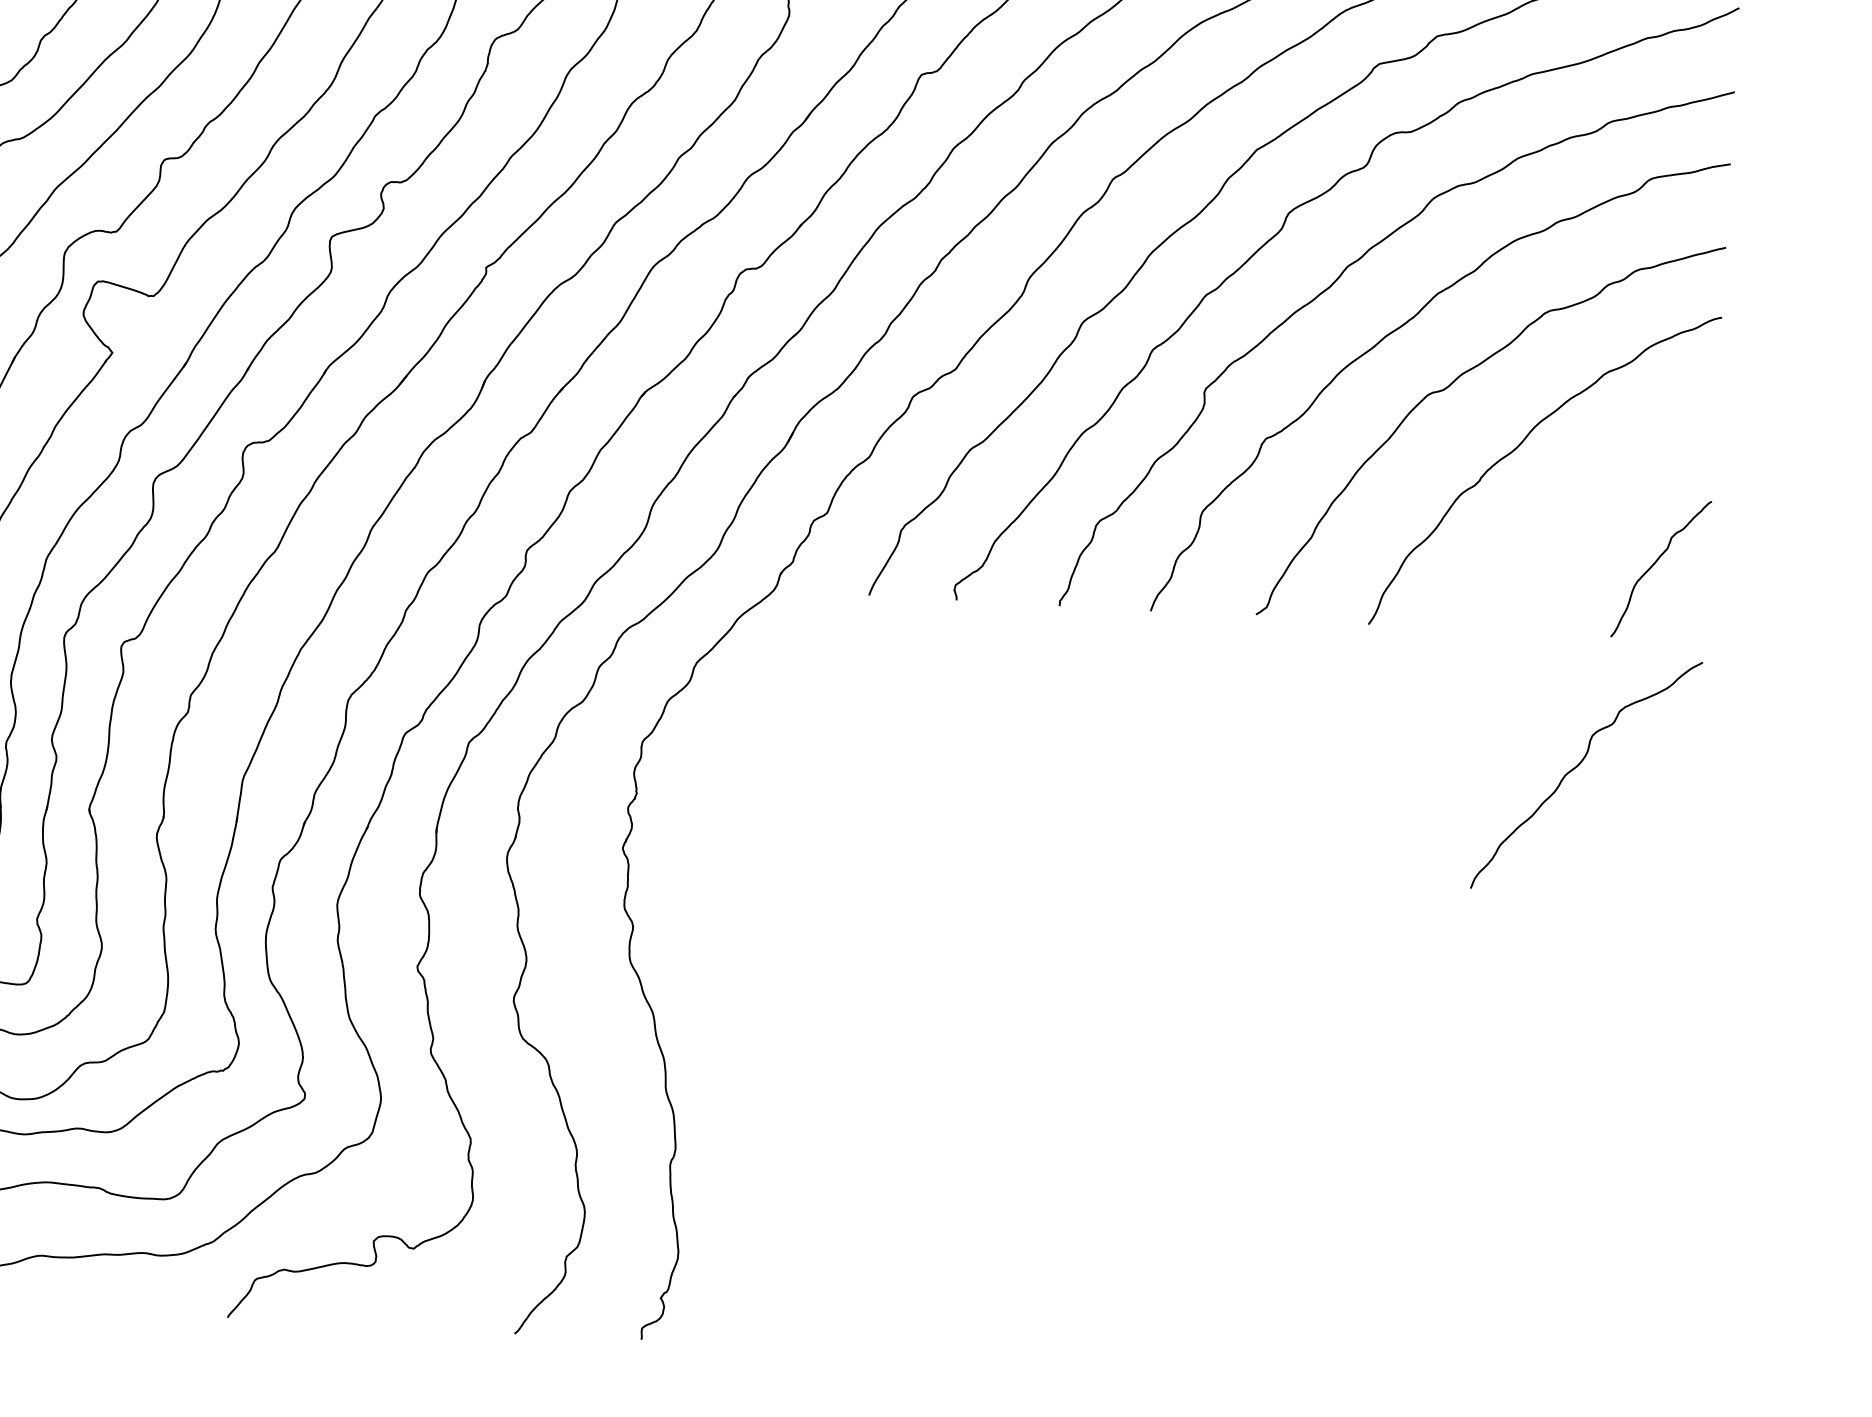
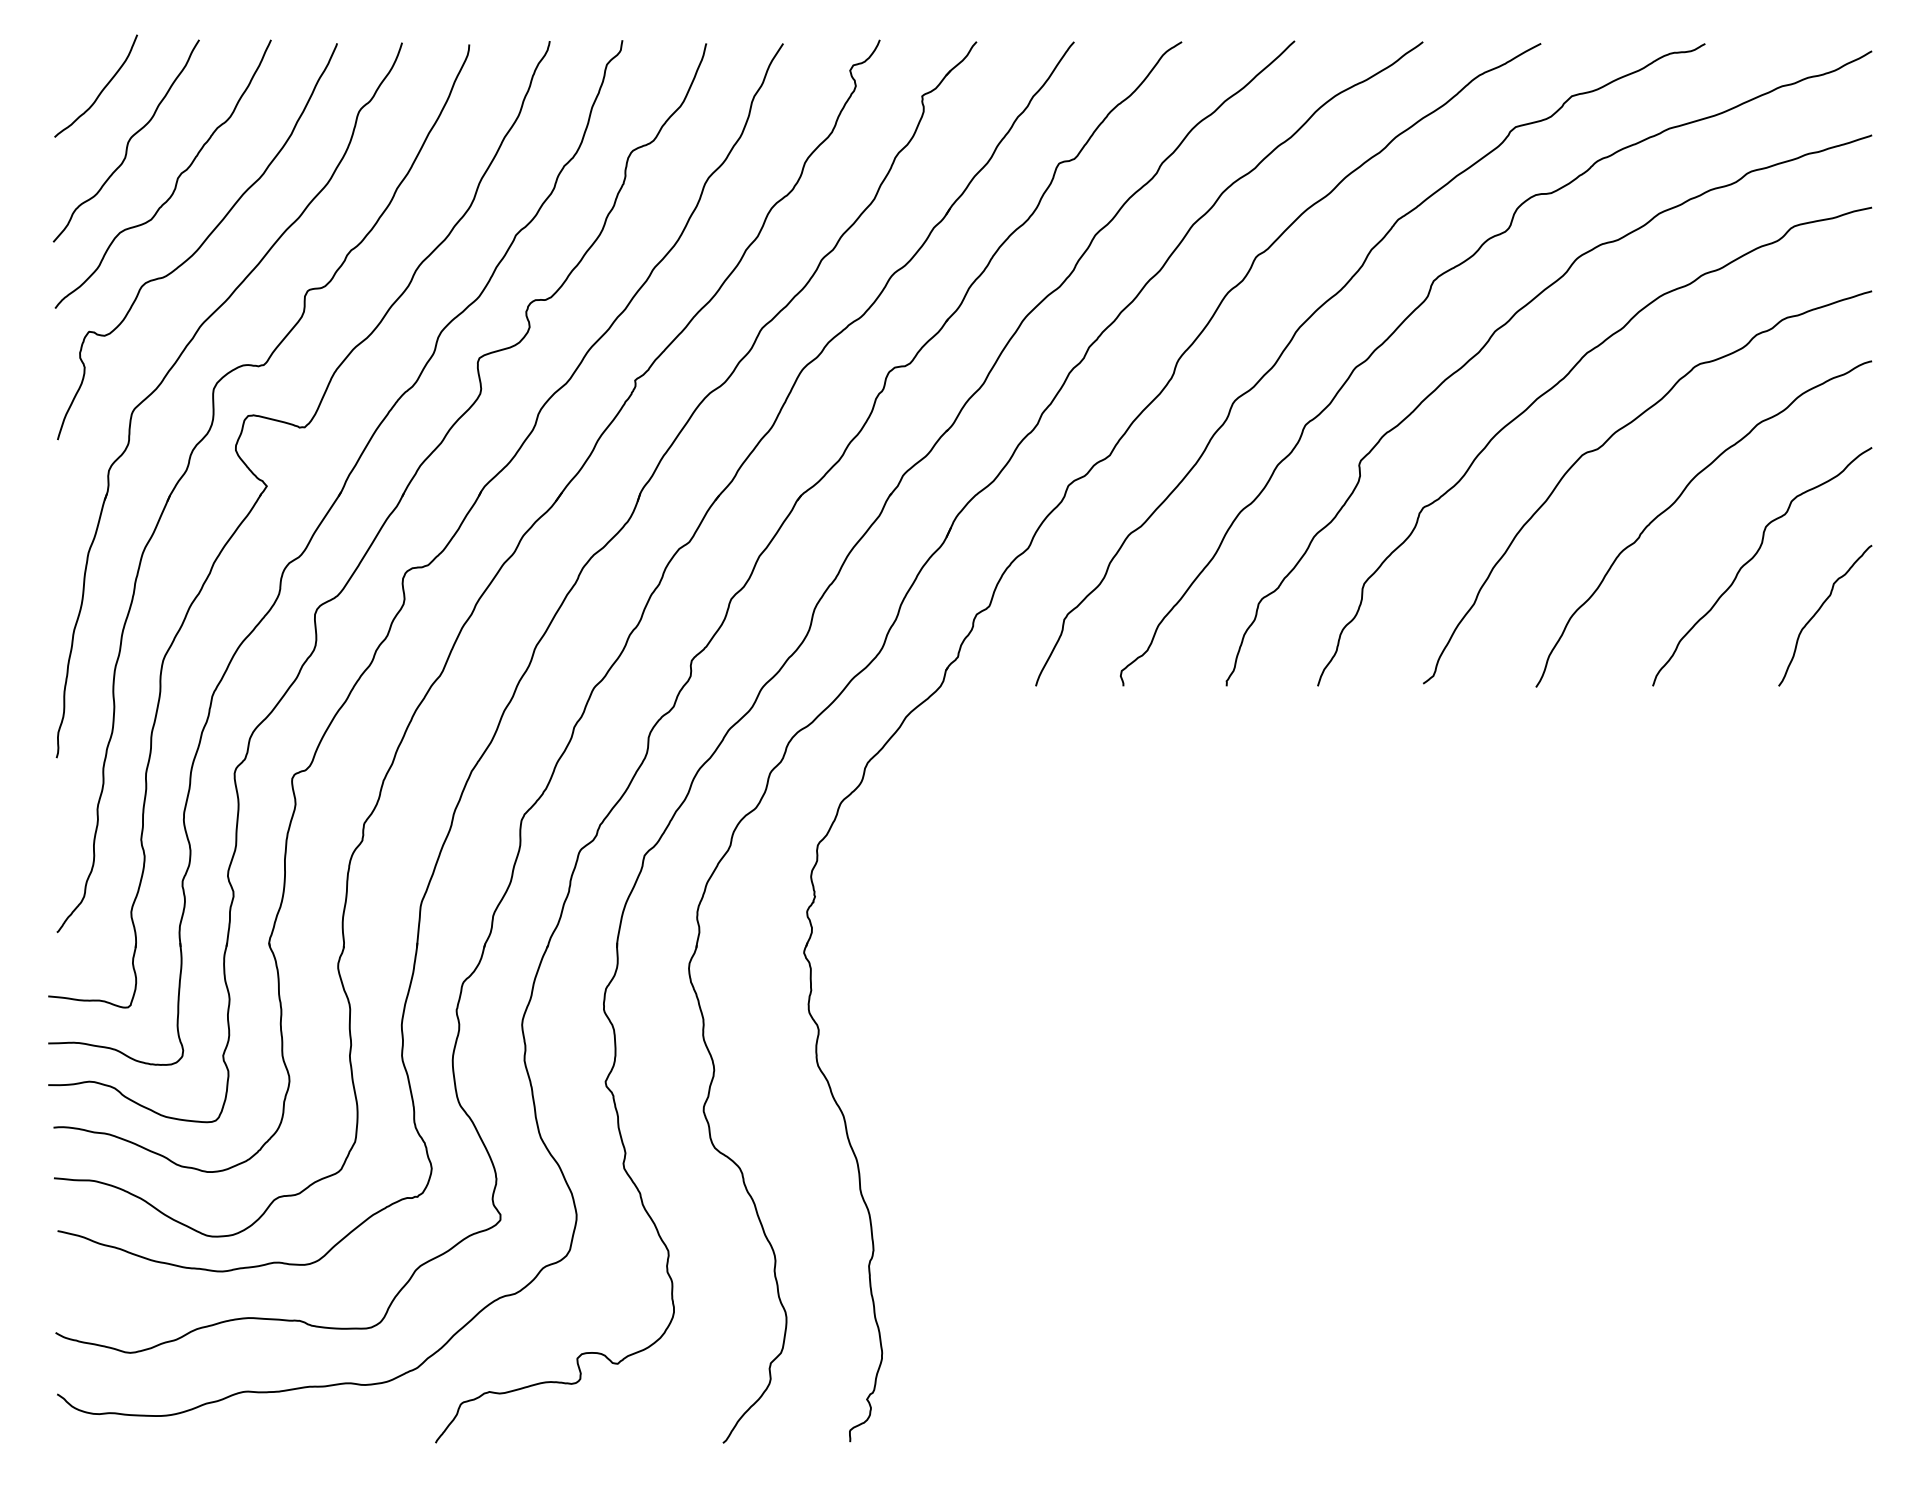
curve: (1579, 765) -> (1754, 557), moved

